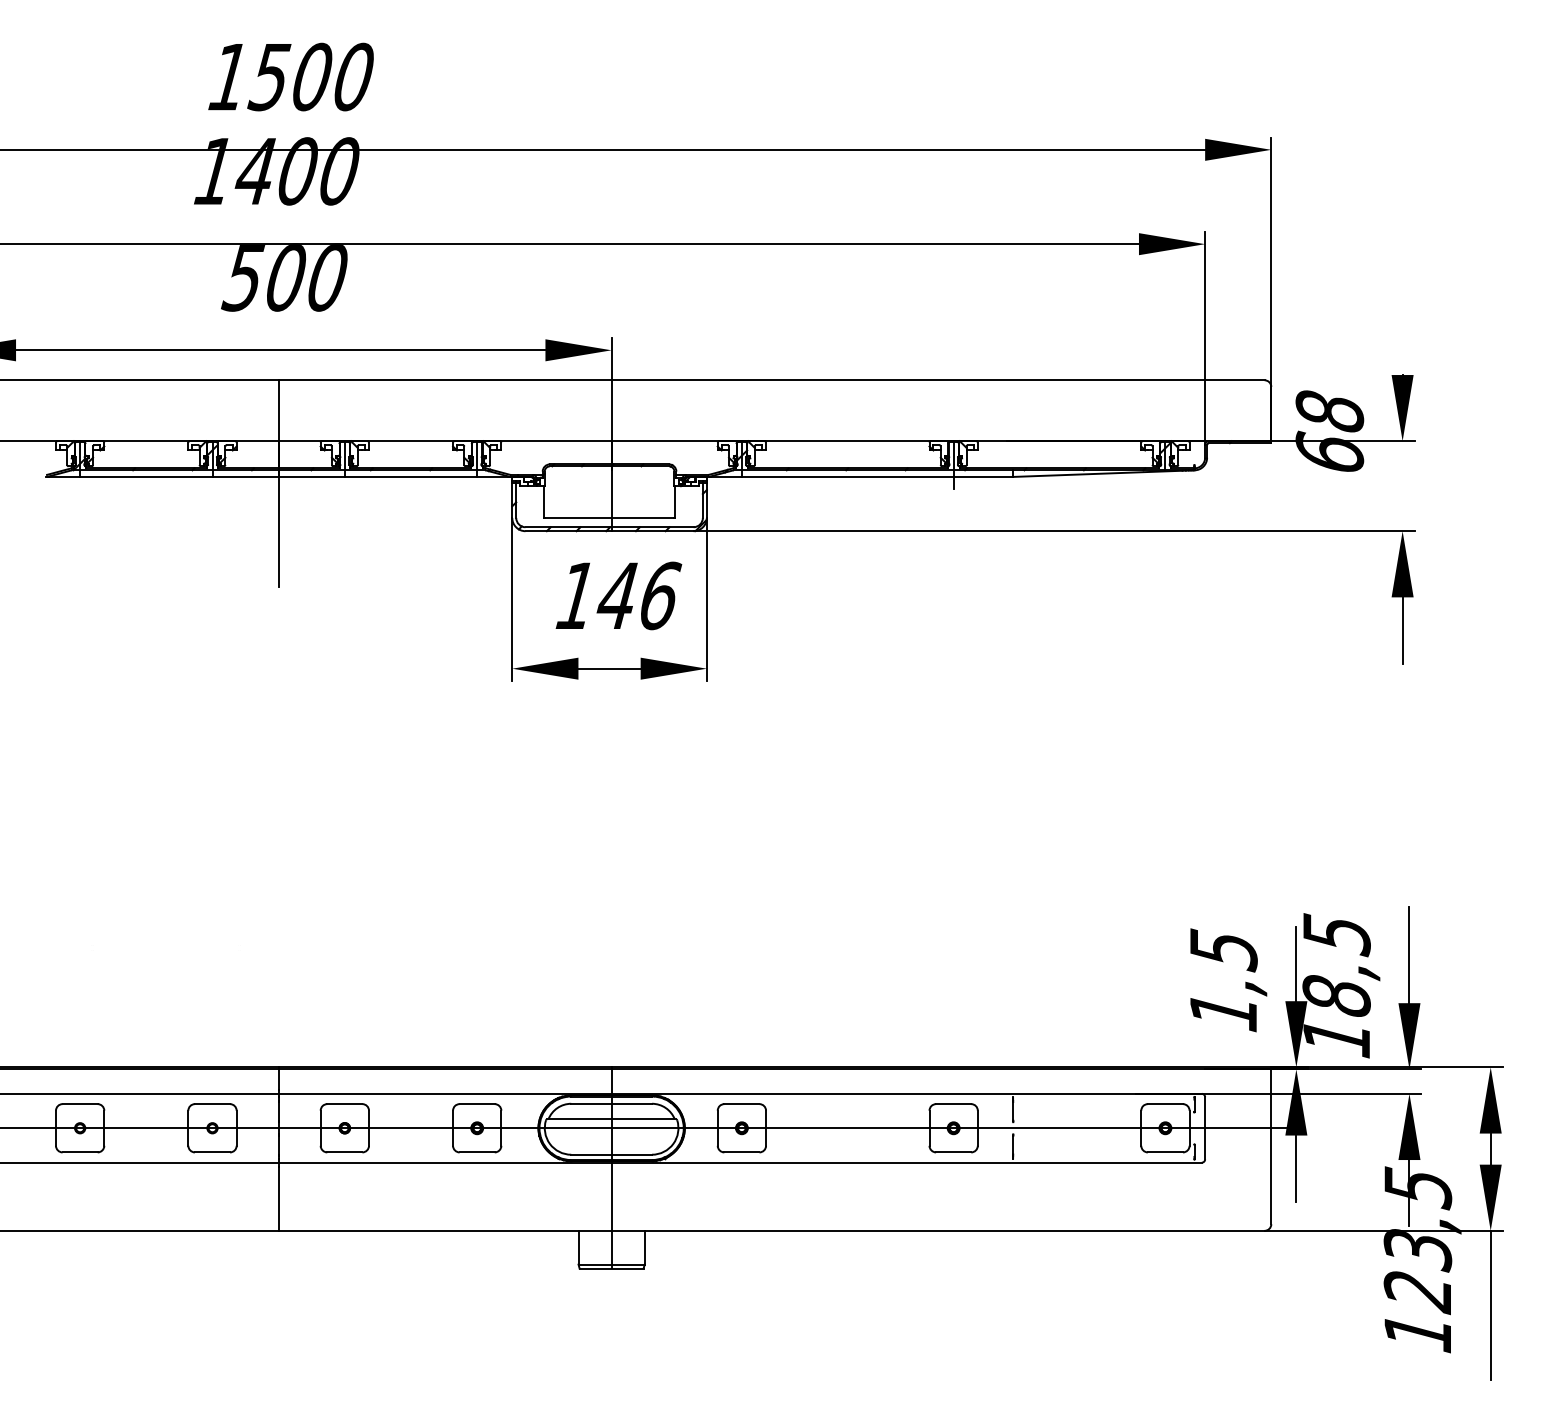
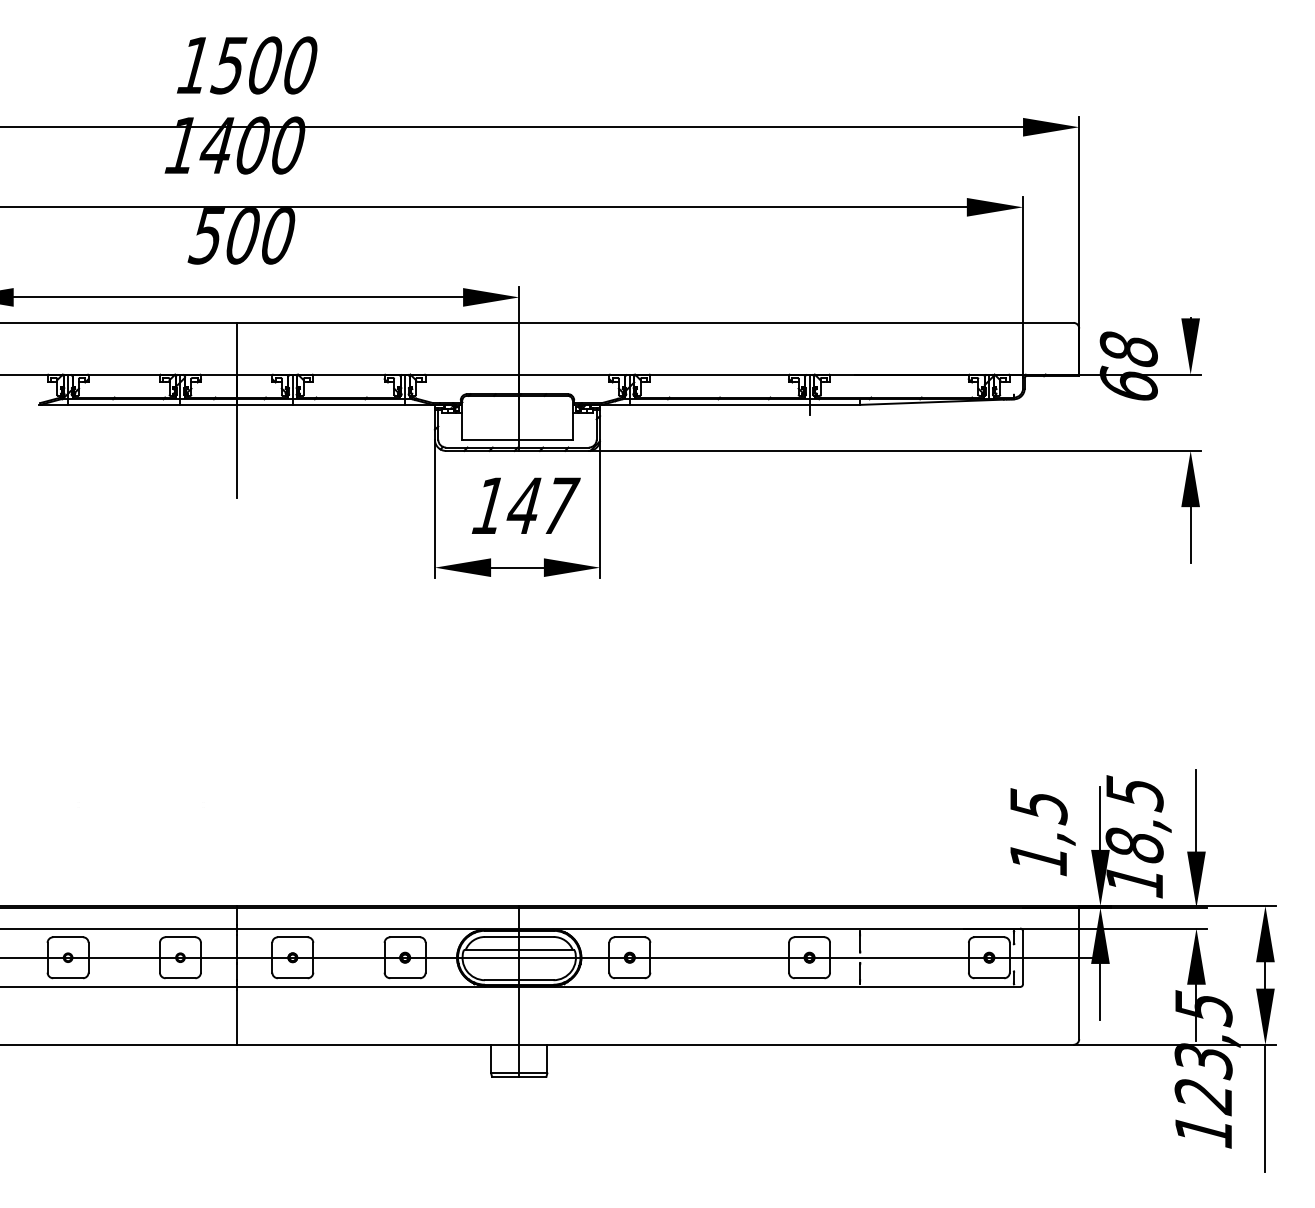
text: (662, 595) -> (562, 505), 146 -> 147

